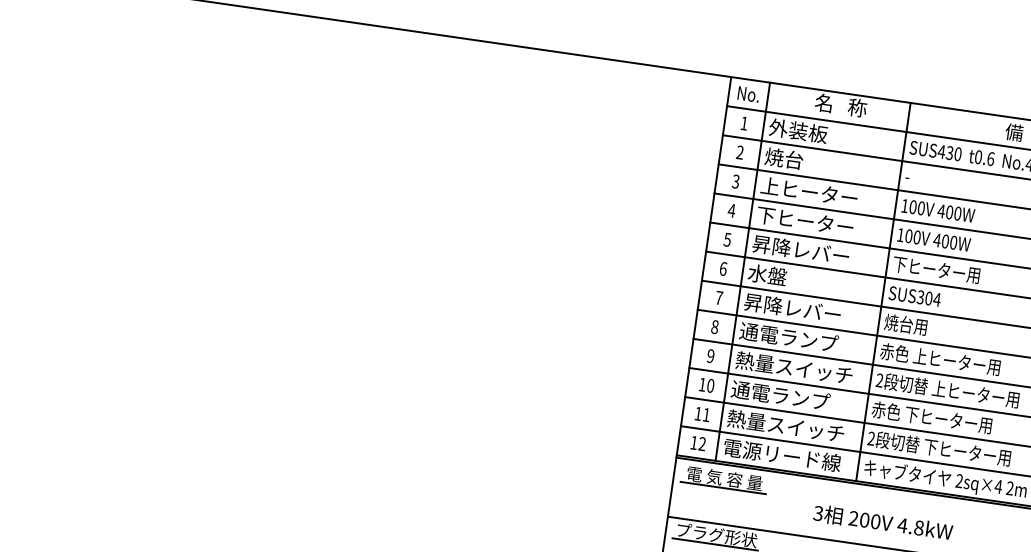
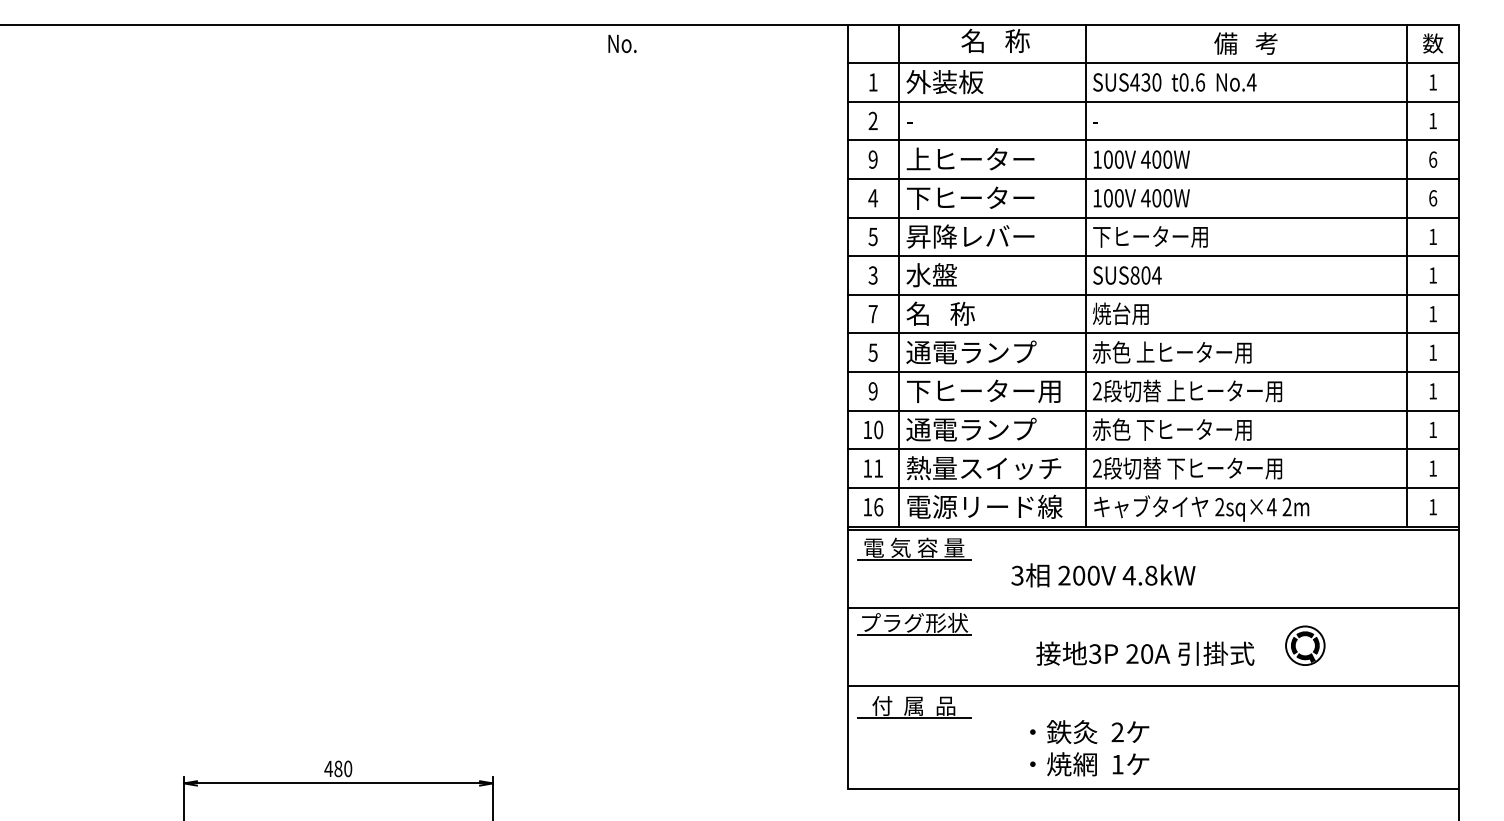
text: (748, 94) -> (622, 43), moved
text: (784, 158) -> (931, 120), 焼台 -> -
text: (735, 181) -> (872, 159), 3 -> 9
text: (722, 268) -> (872, 275), 6 -> 3
text: (920, 297) -> (1134, 275), SUS304 -> SUS804
text: (792, 308) -> (970, 313), 昇降レバー -> 名   称
text: (714, 326) -> (872, 352), 8 -> 5
text: (793, 367) -> (983, 390), 熱量スイッチ -> 下ヒーター用
text: (702, 444) -> (878, 507), 12 -> 16
text: (883, 522) -> (1103, 575), moved

